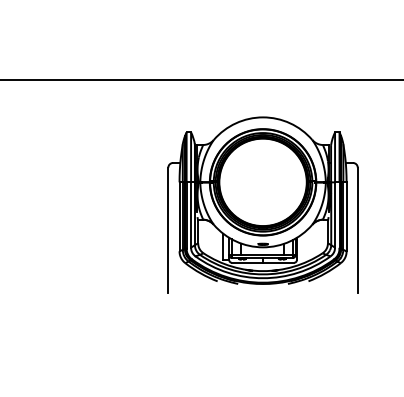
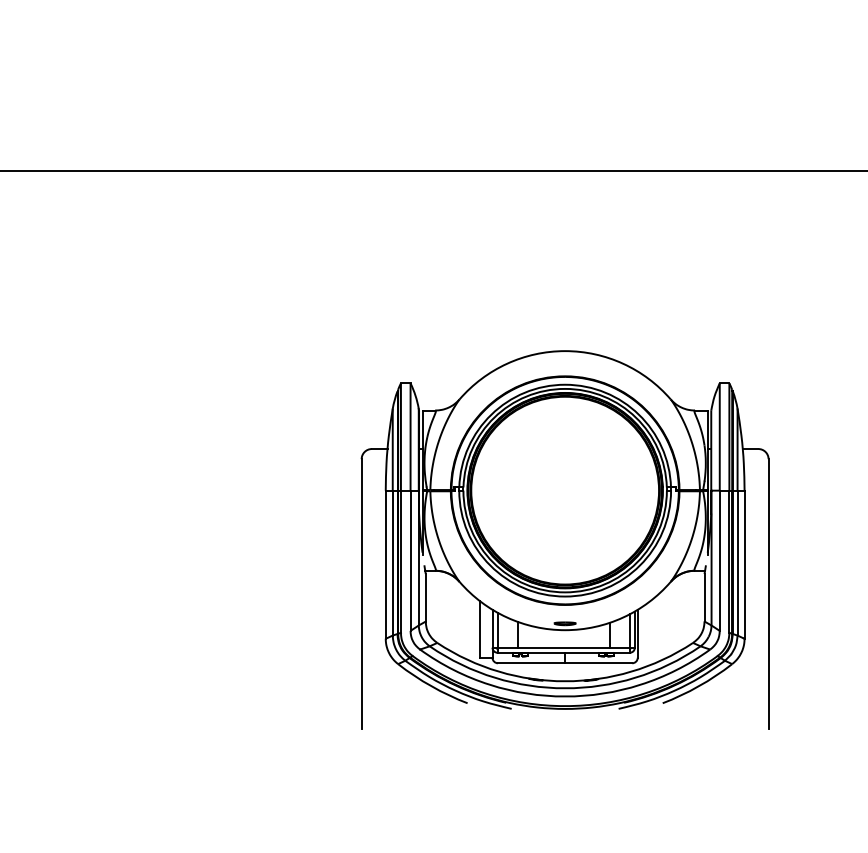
part: (262, 204) -> (563, 538), moved

